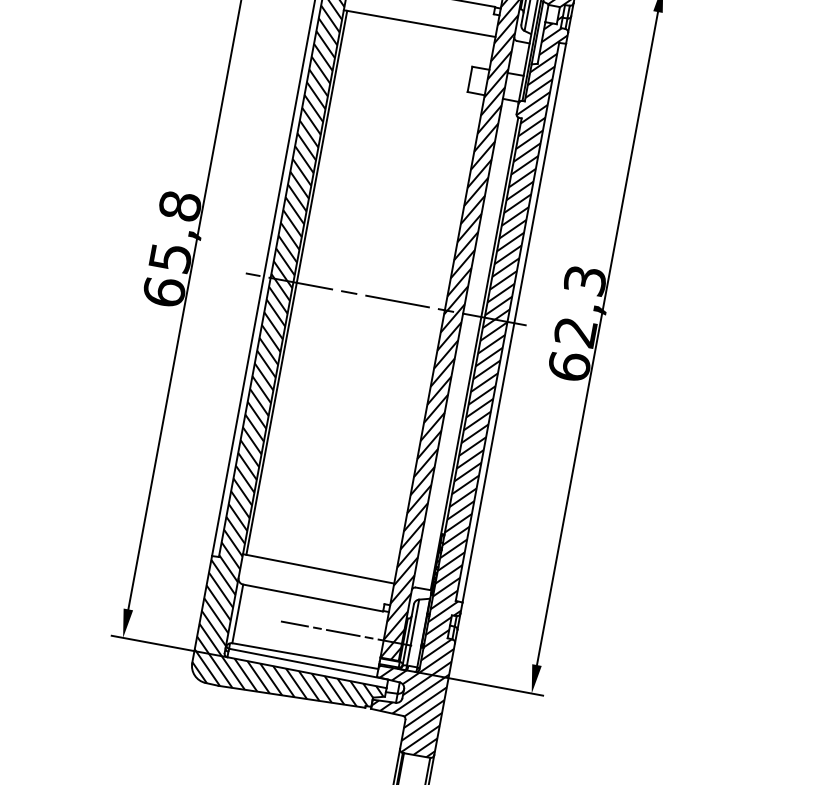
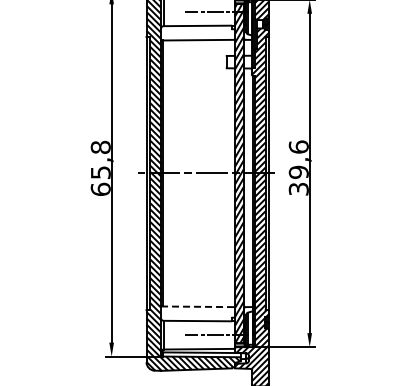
text: (576, 322) -> (298, 167), 62,3 -> 39,6
line: (319, 568) -> (198, 306), solid -> dashed

